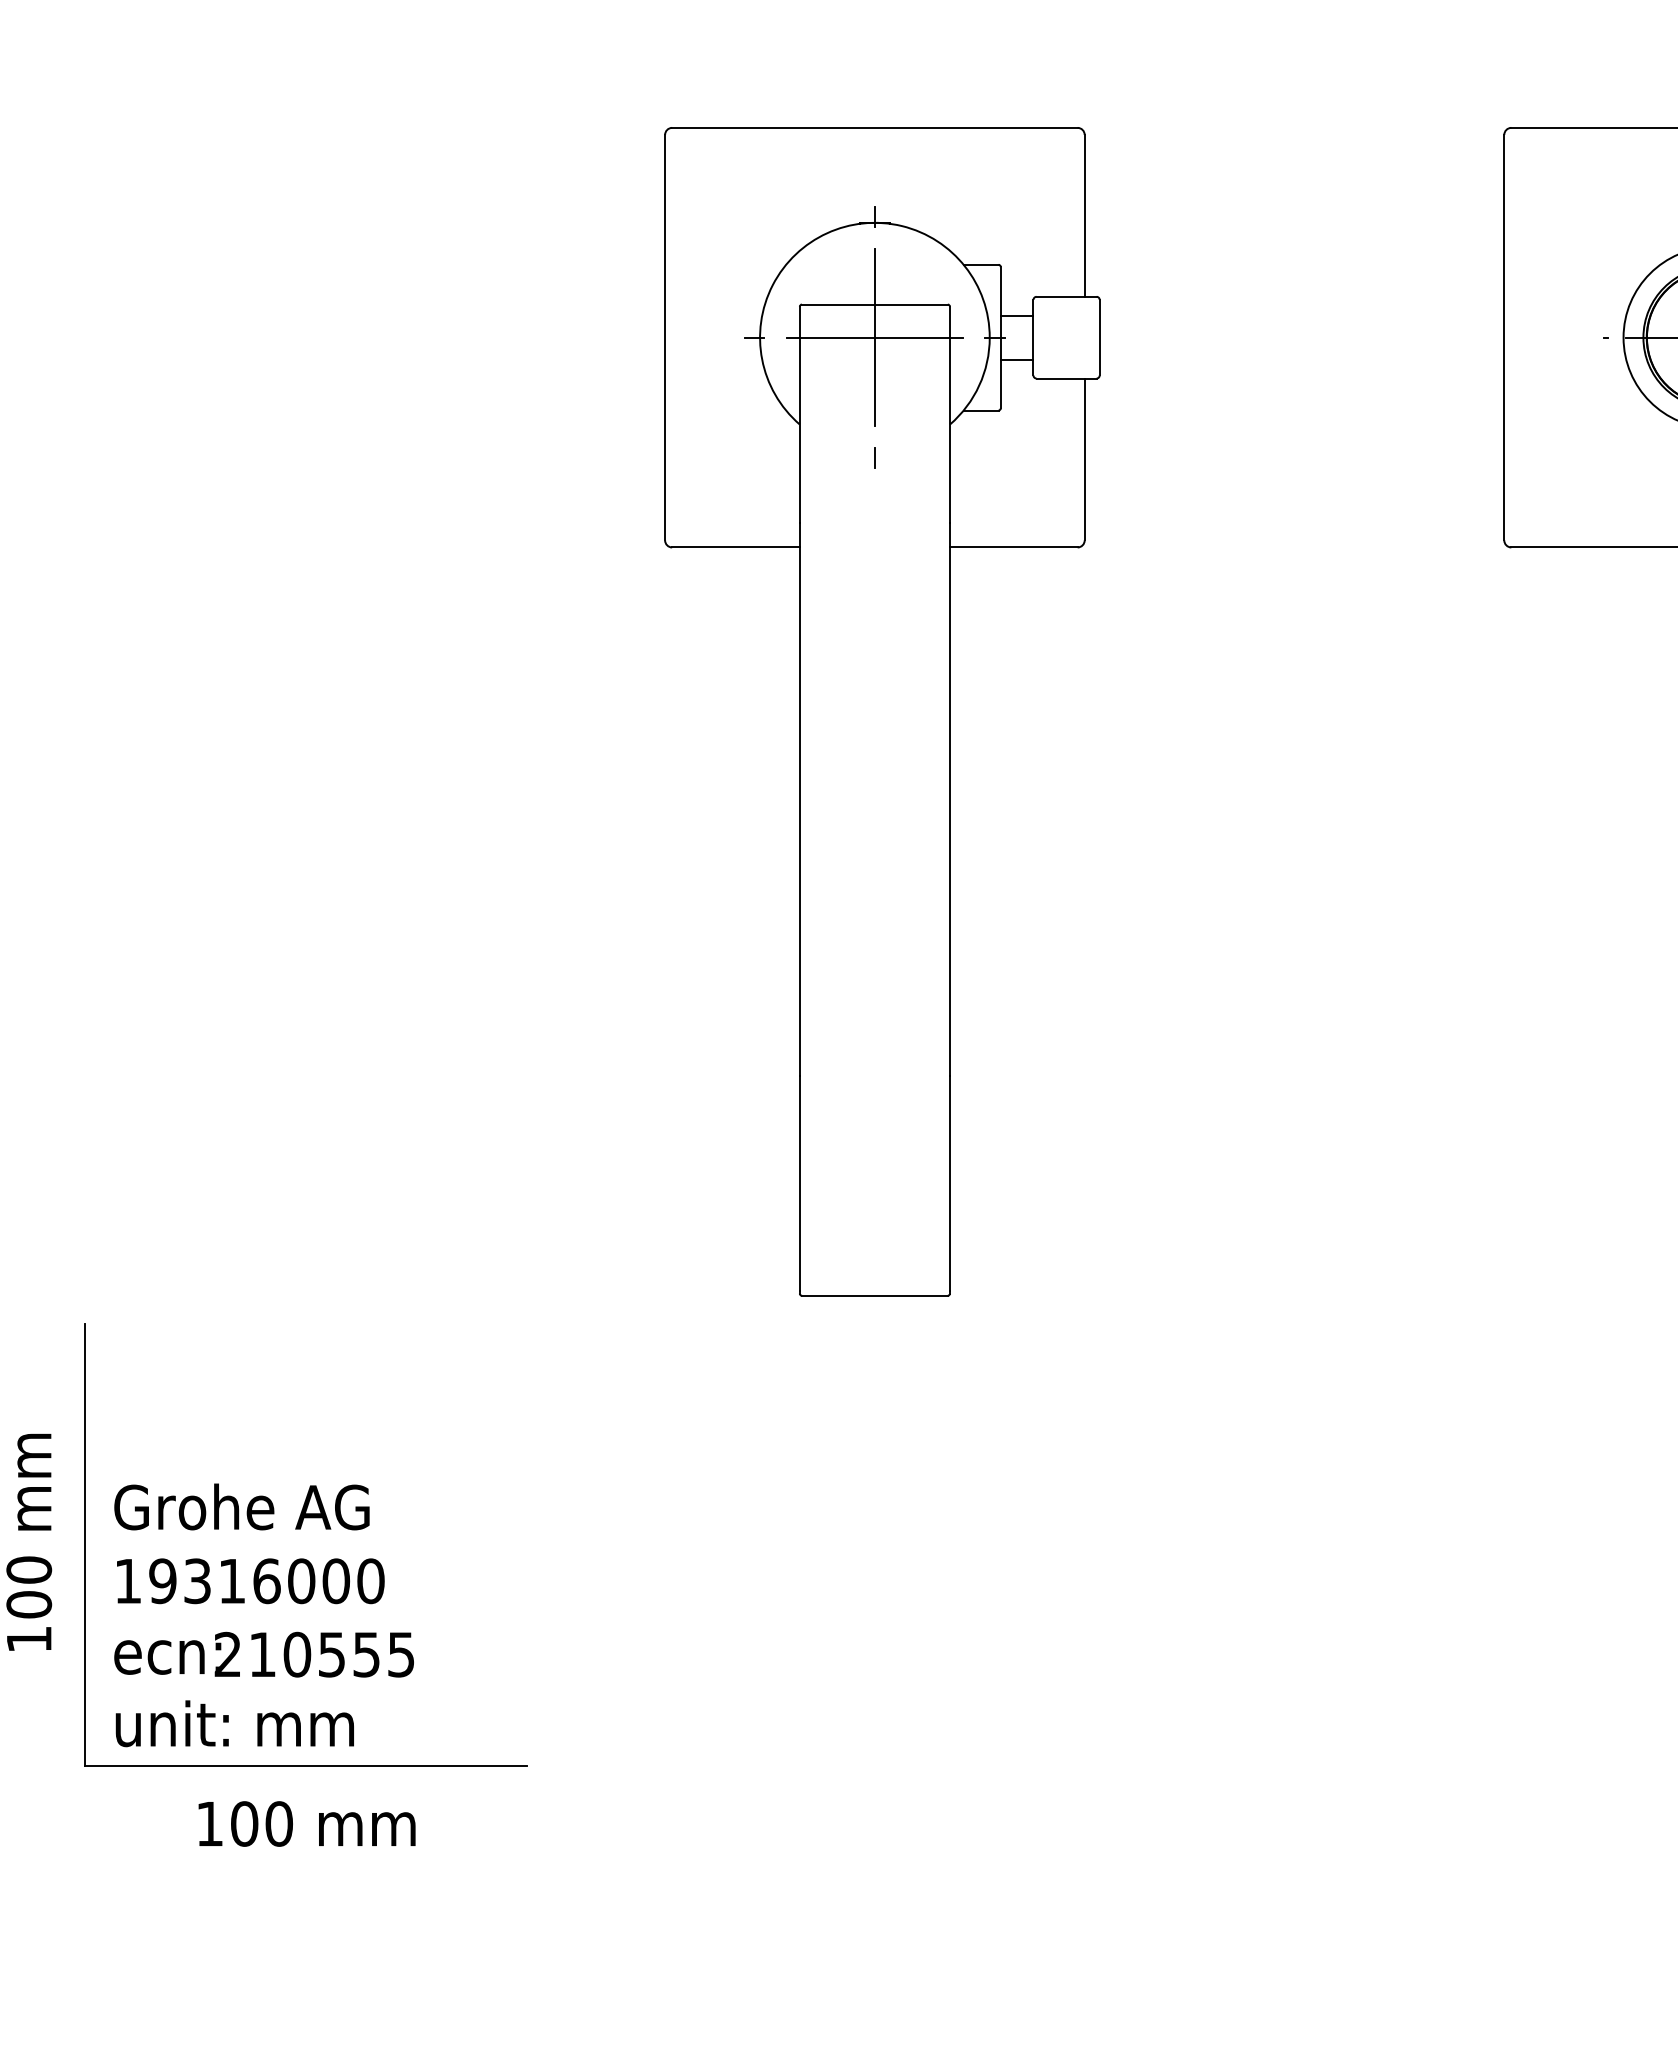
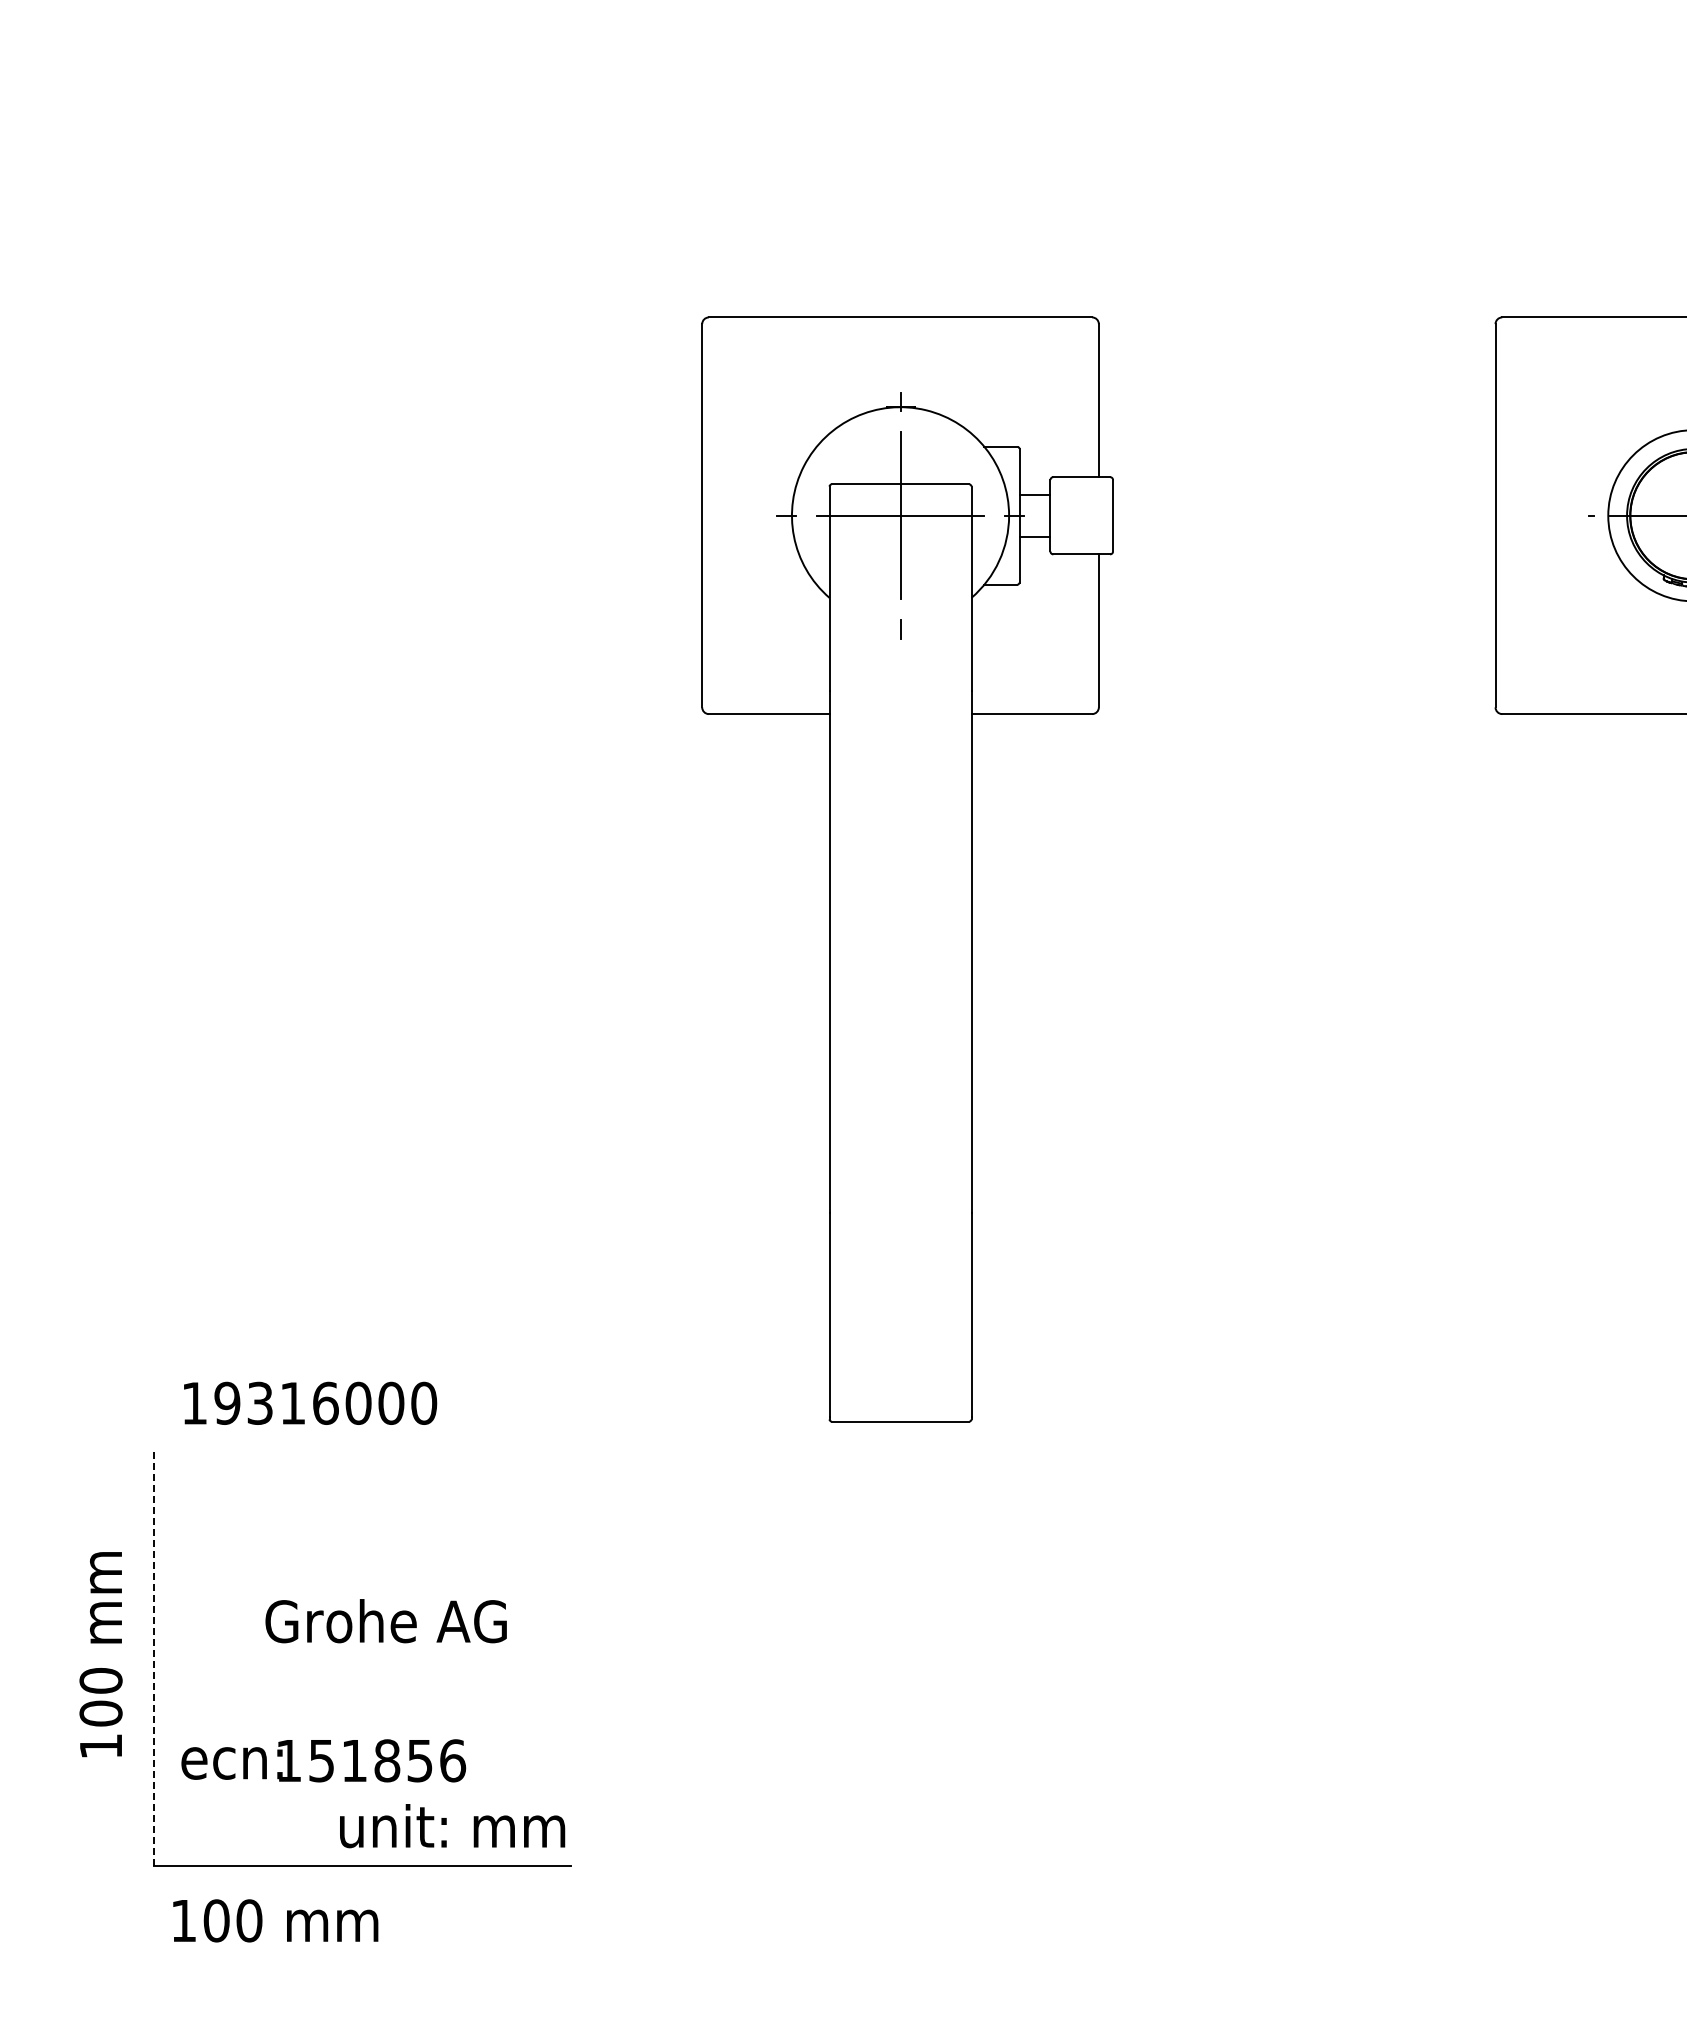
text: (241, 1507) -> (385, 1621), moved
line: (84, 1544) -> (153, 1656), solid -> dashed
text: (250, 1580) -> (310, 1402), moved
text: (315, 1654) -> (371, 1760), 210555 -> 151856
text: (234, 1724) -> (452, 1826), moved
text: (306, 1823) -> (275, 1920), moved

